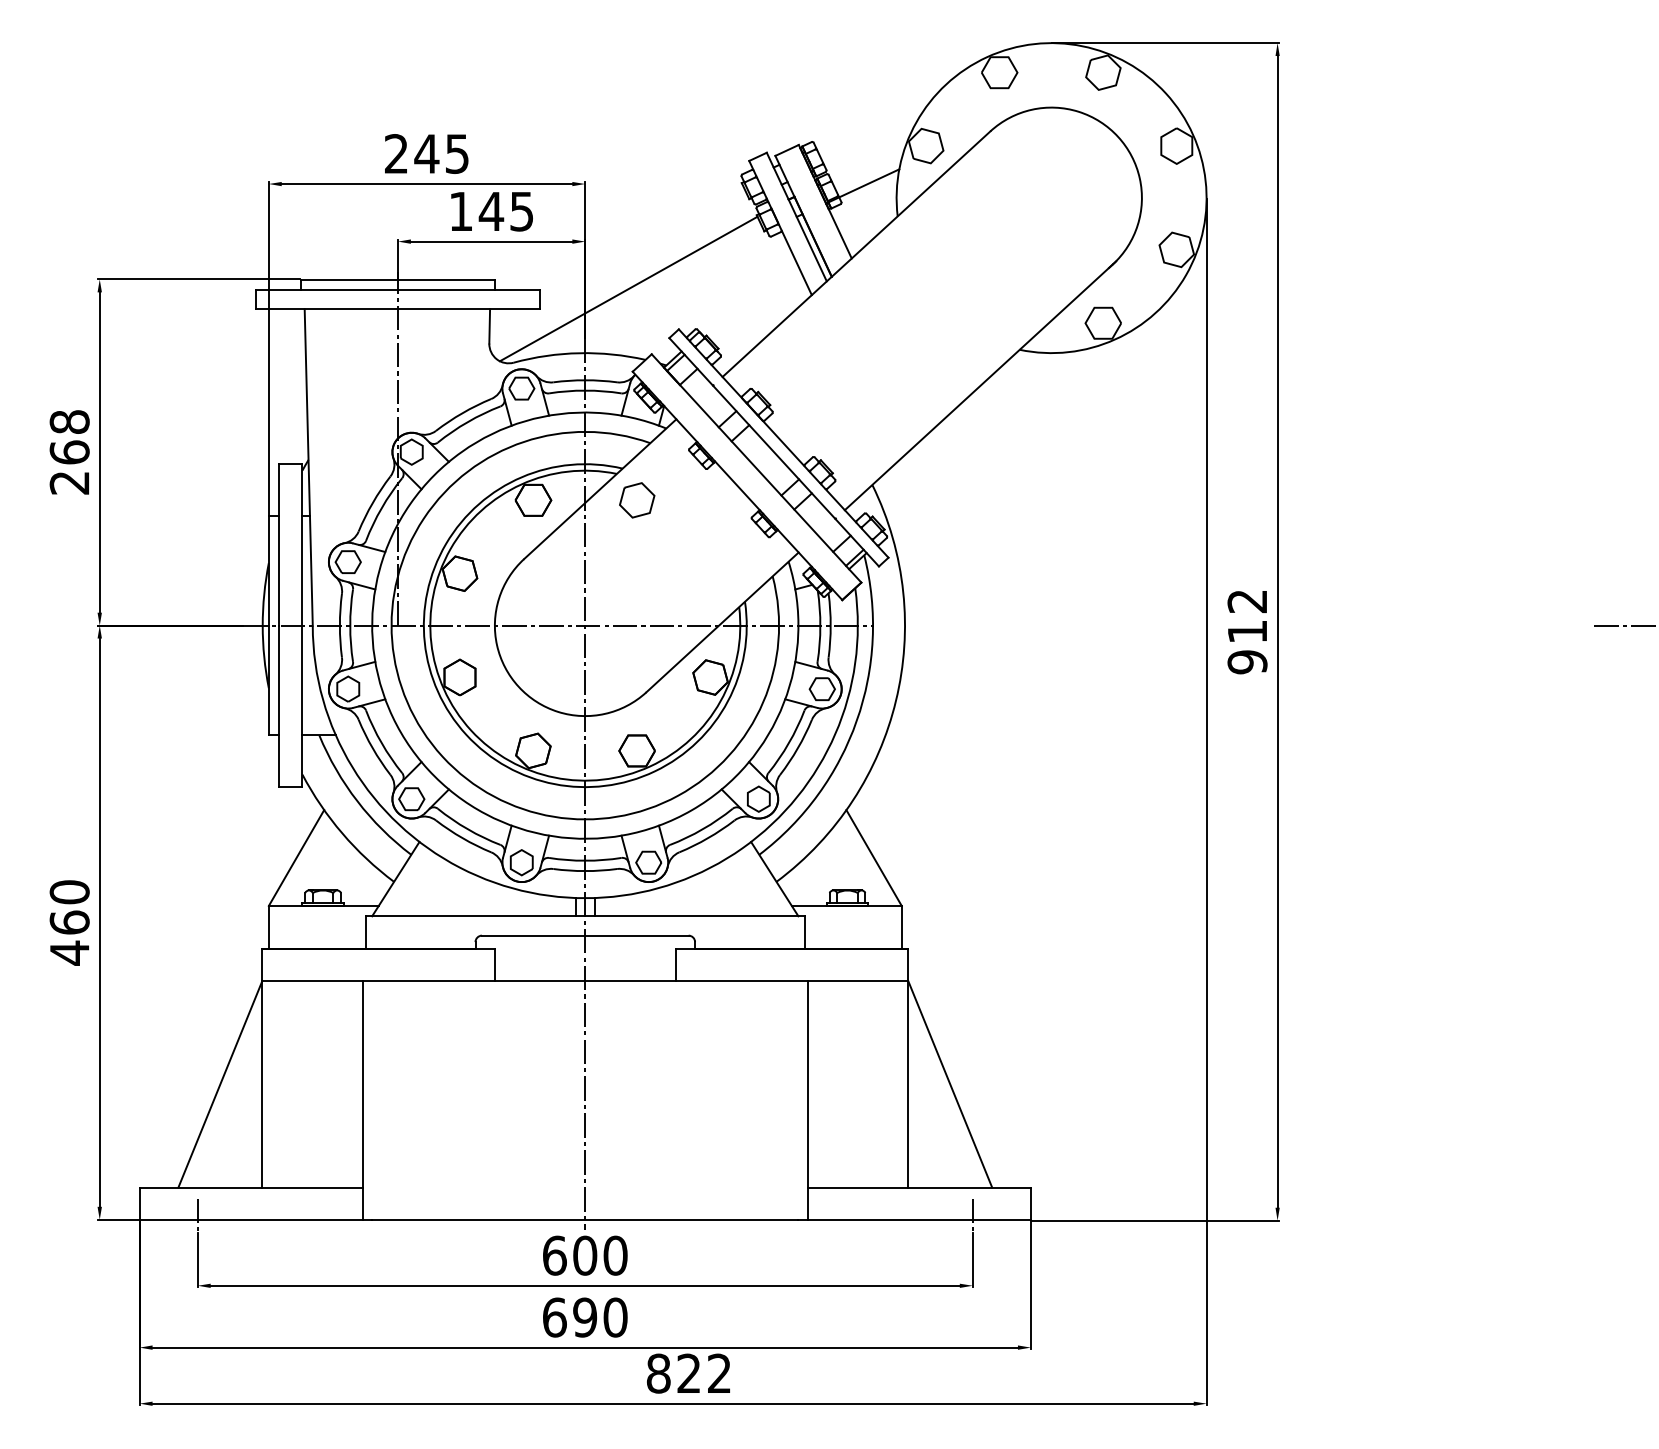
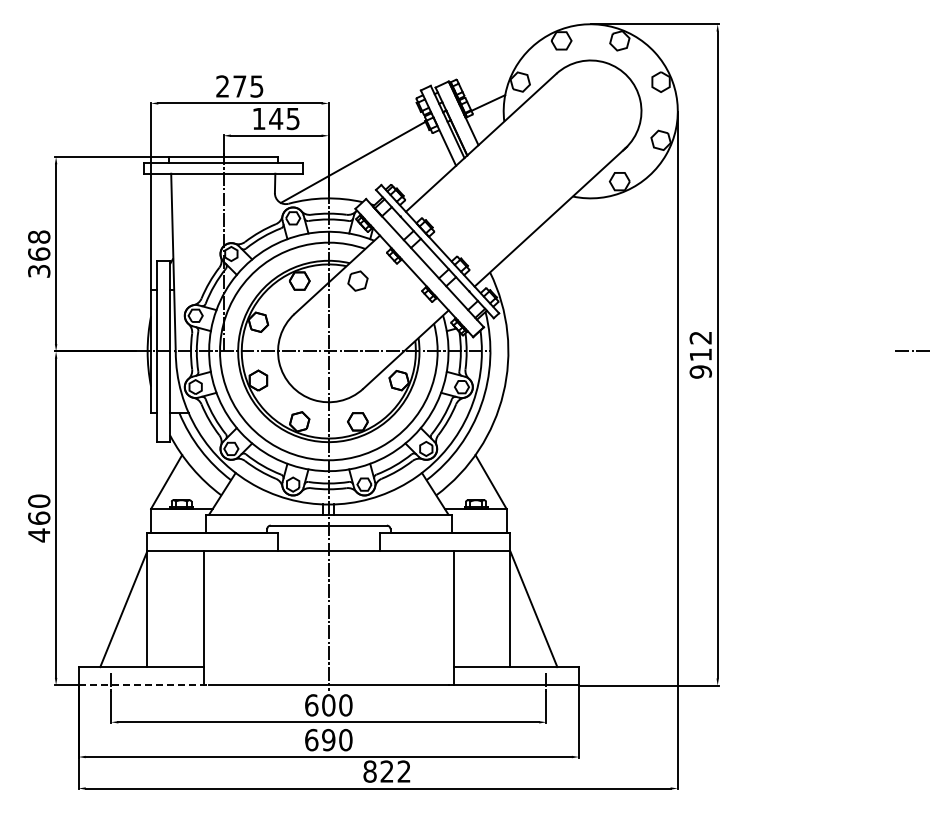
text: (426, 153) -> (239, 86), 245 -> 275
text: (70, 483) -> (39, 271), 268 -> 368
line: (257, 1220) -> (144, 685), solid -> dashed

